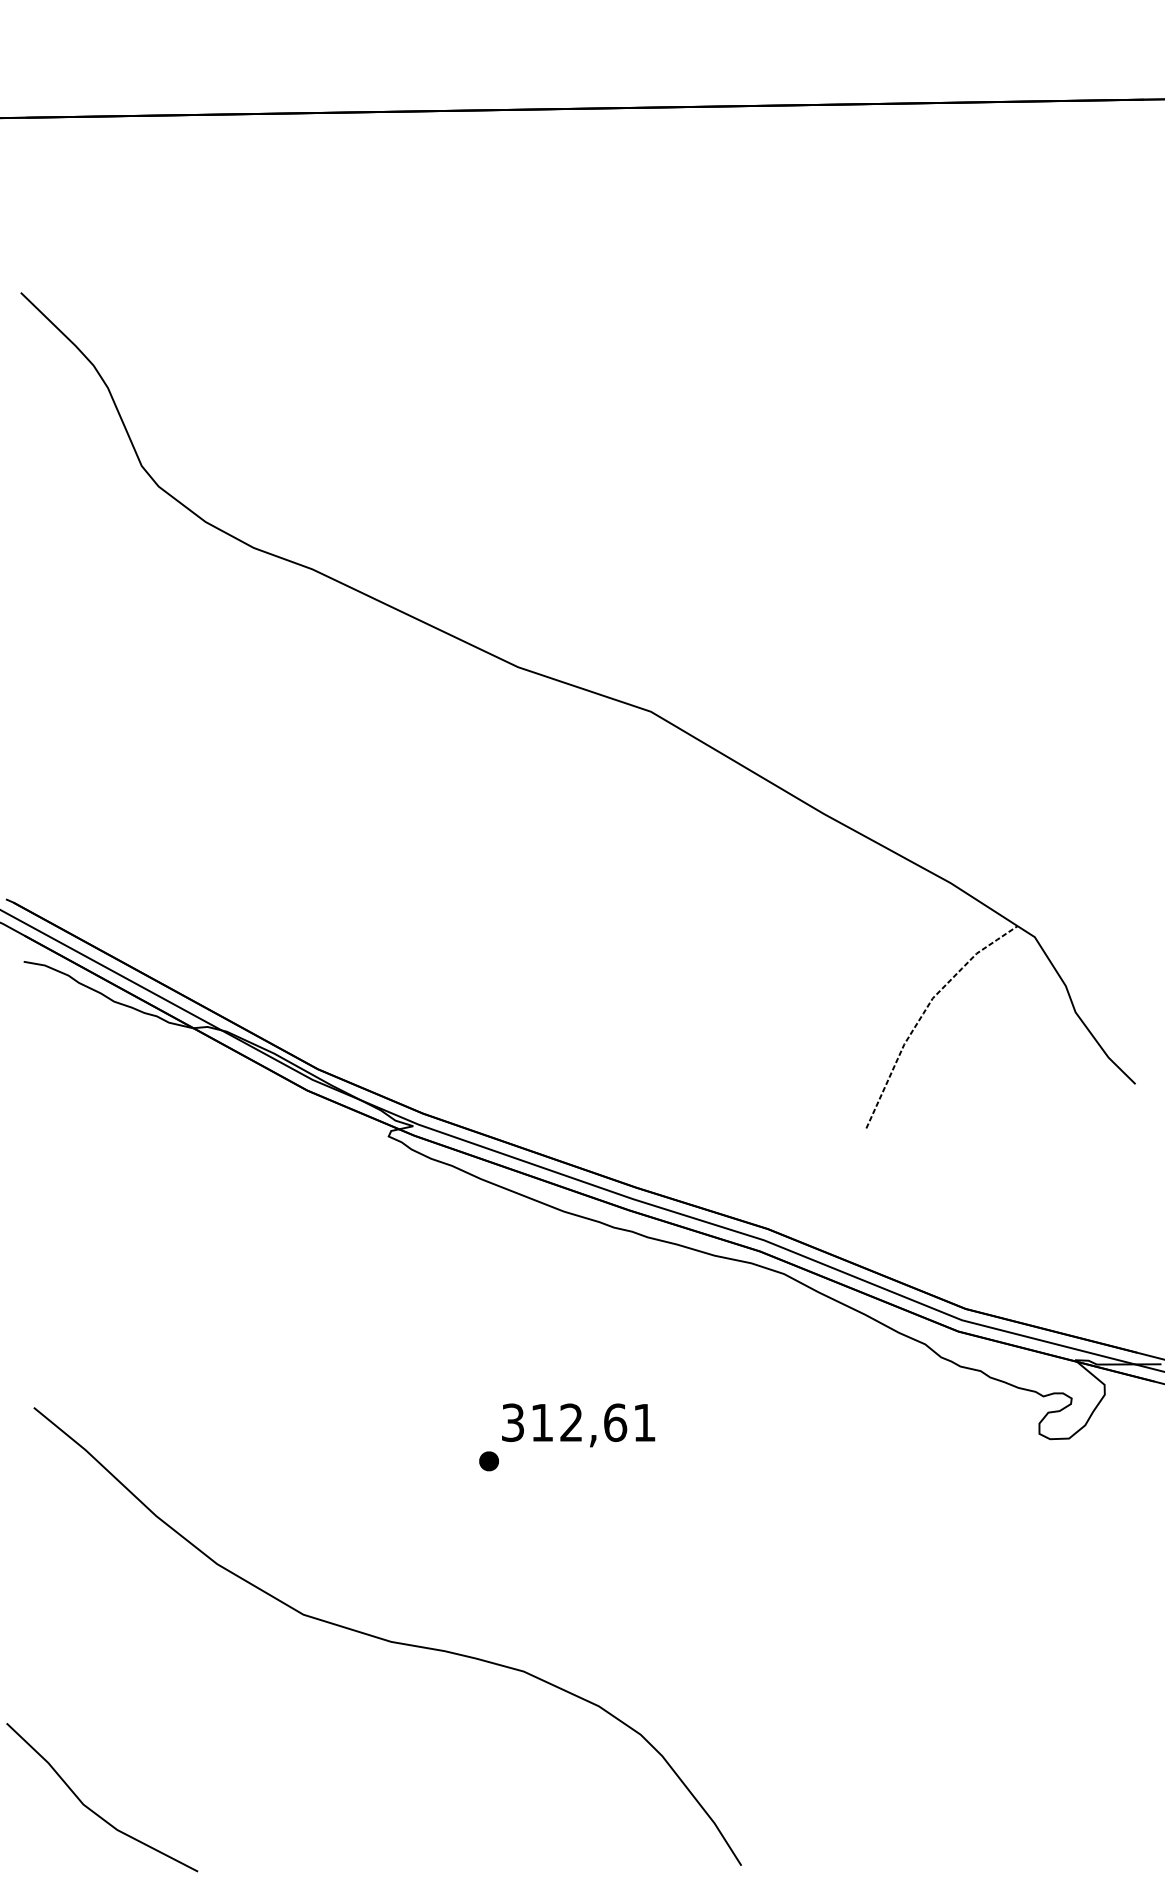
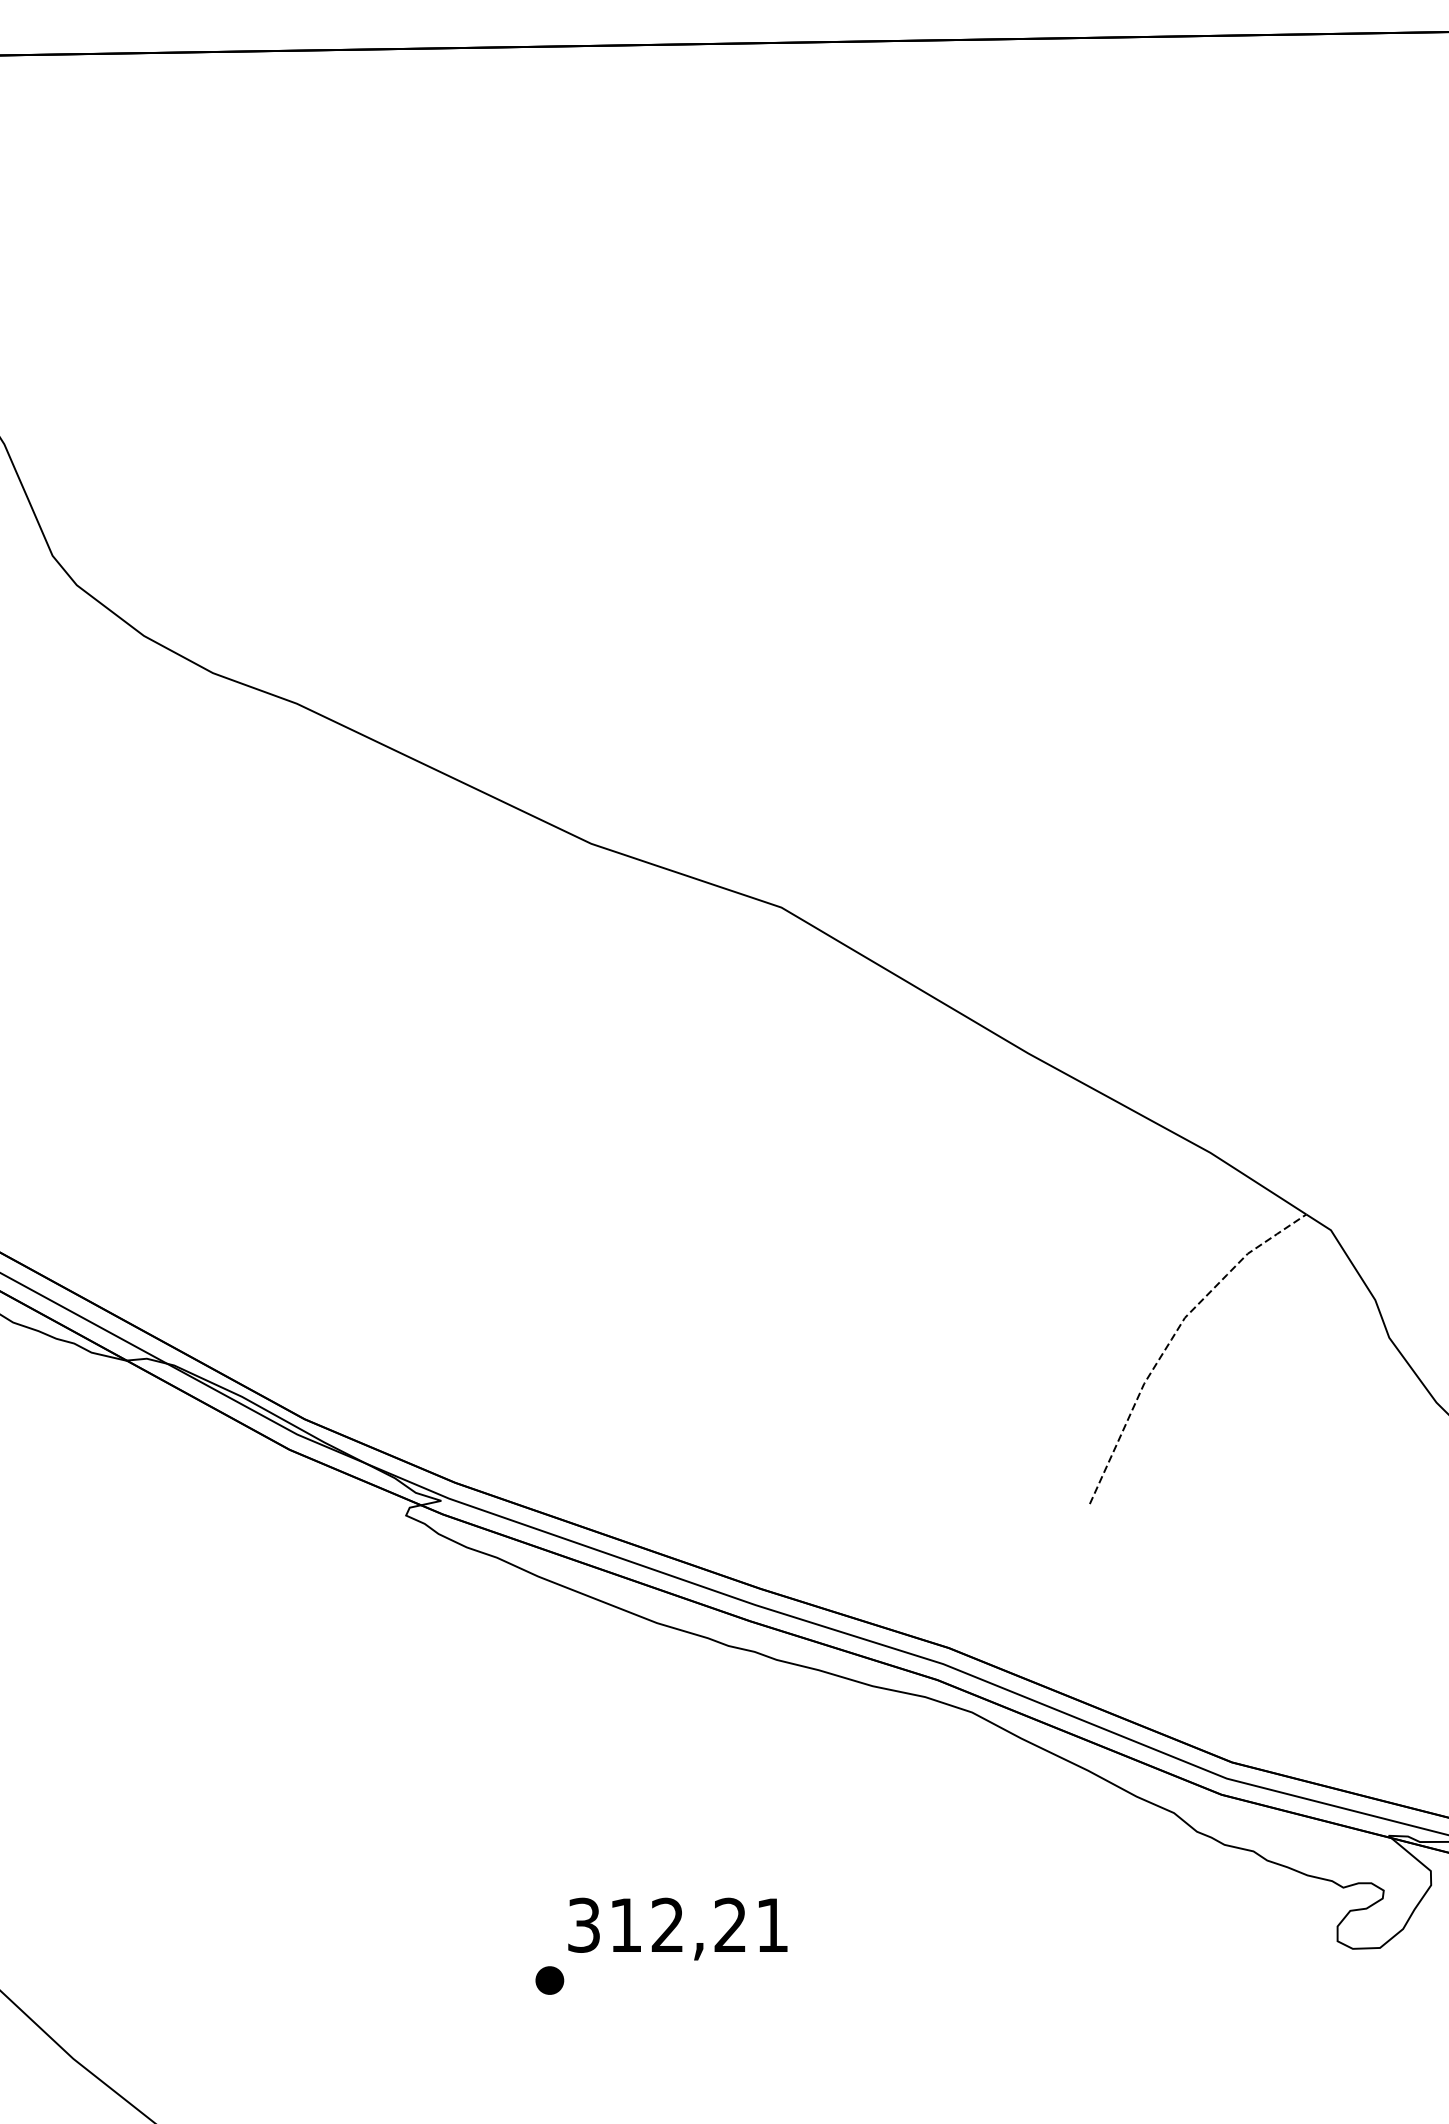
text: (615, 1422) -> (730, 1924), 312,61 -> 312,21

